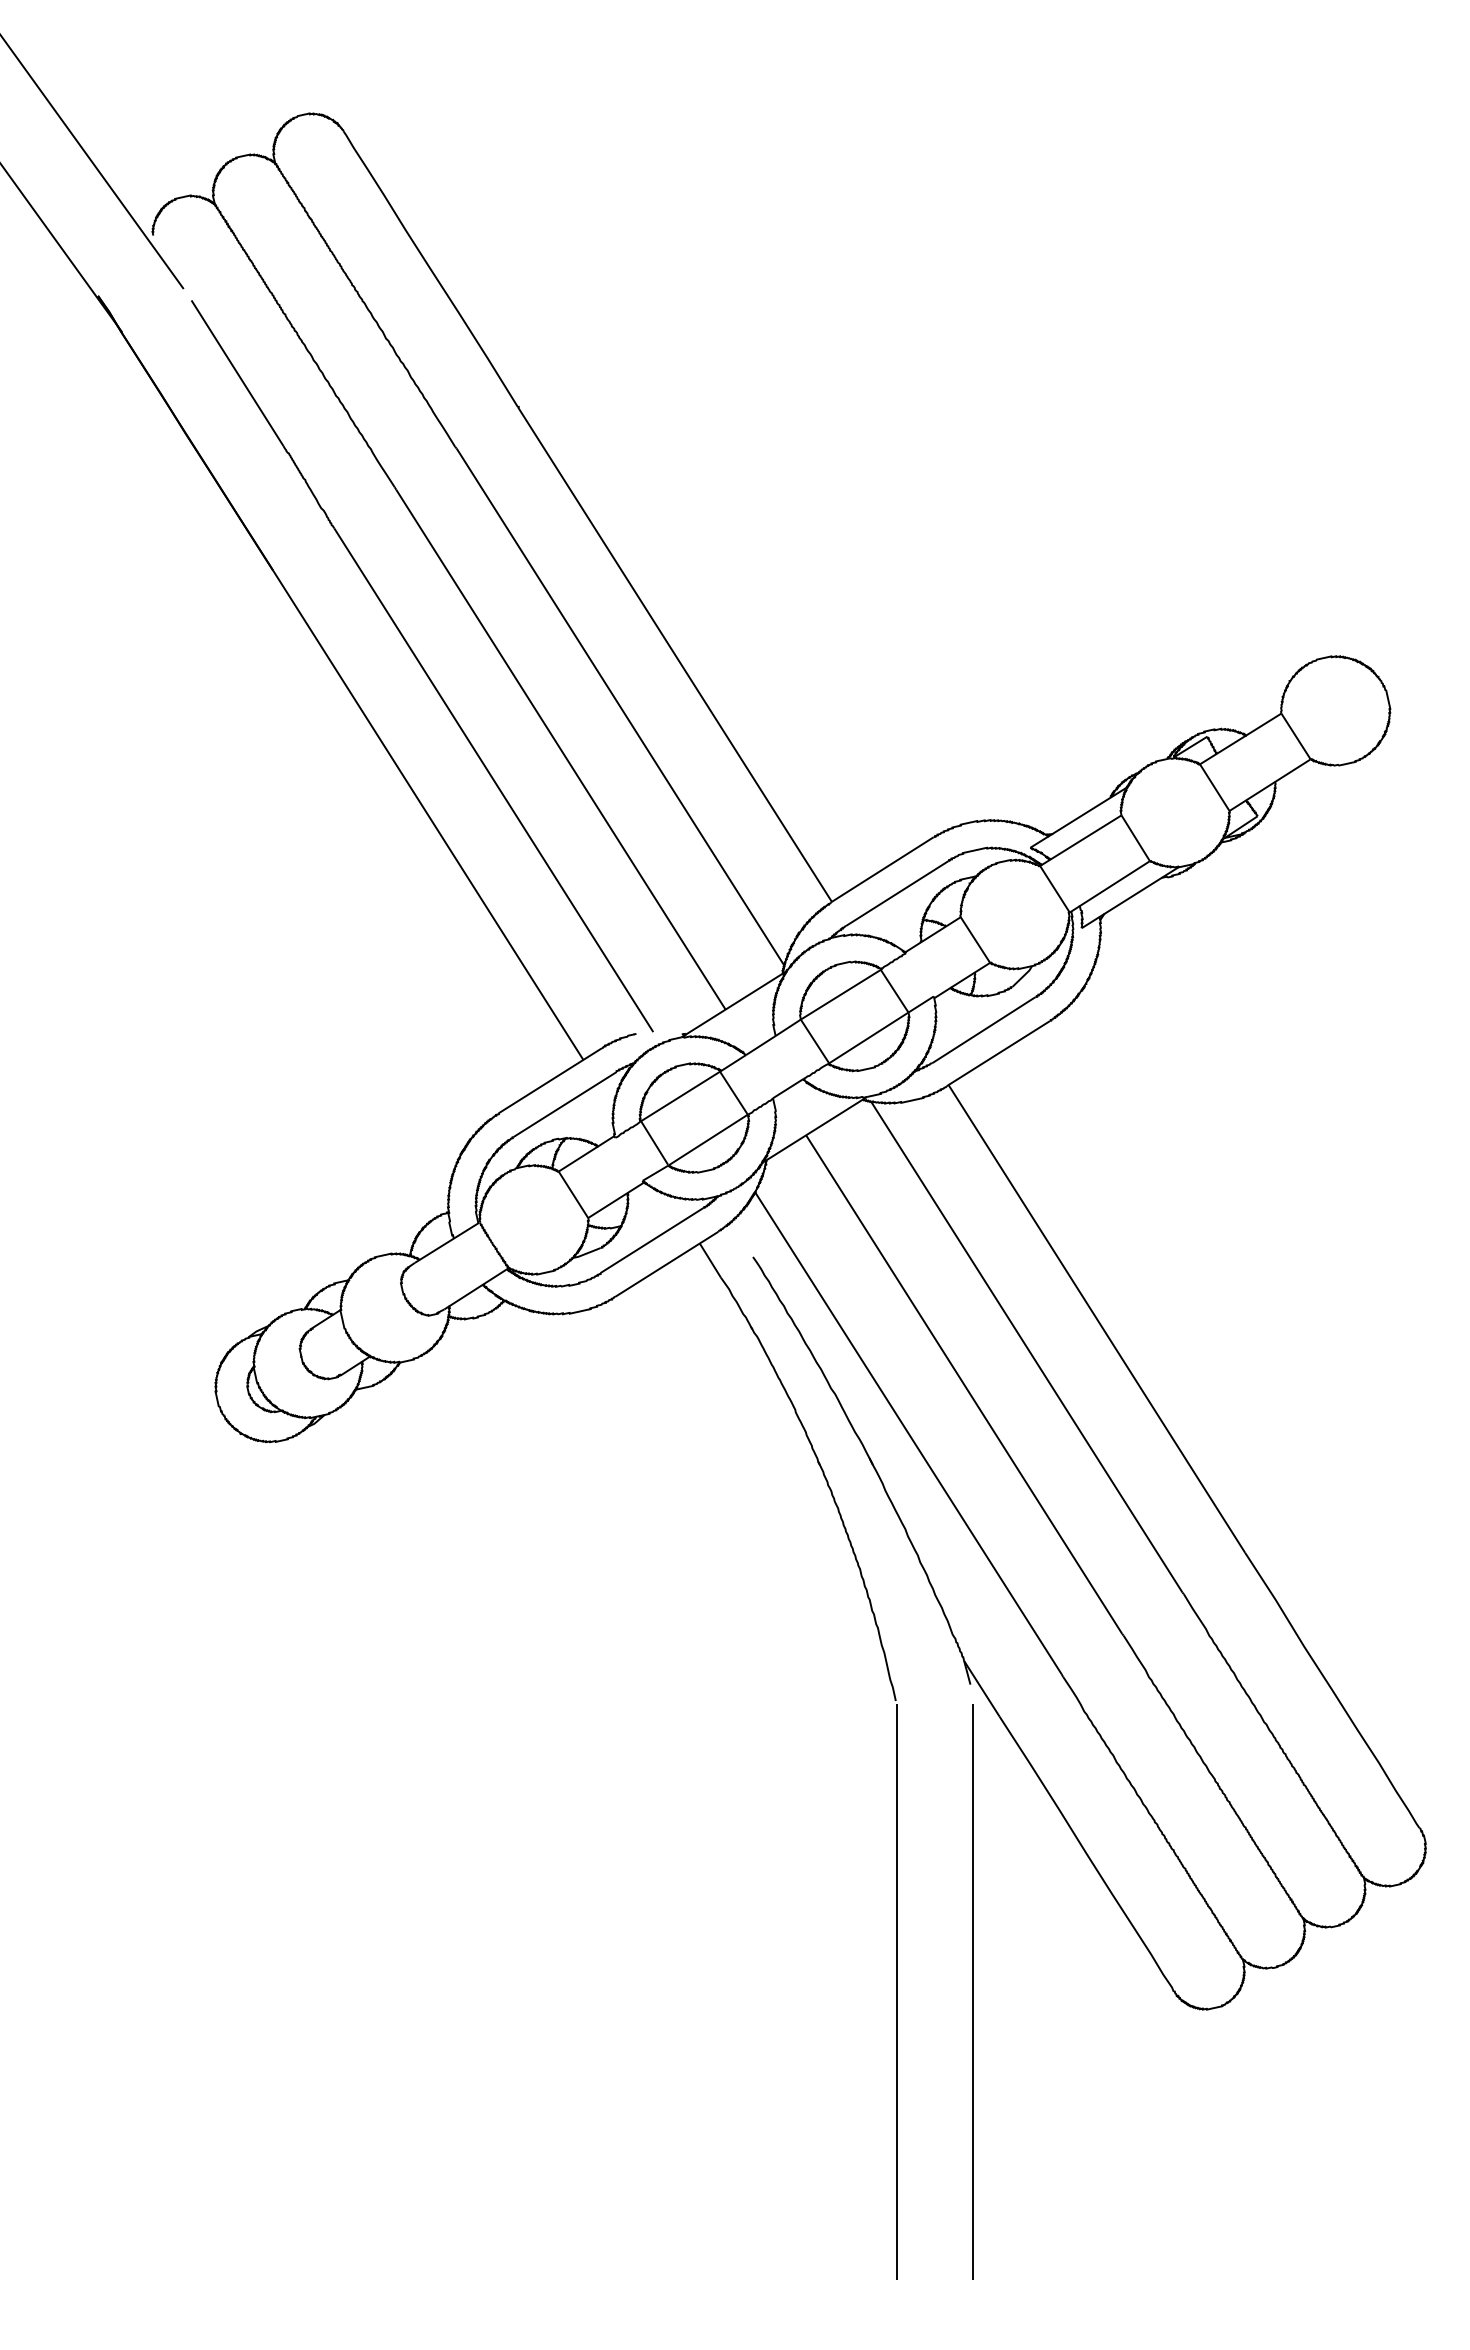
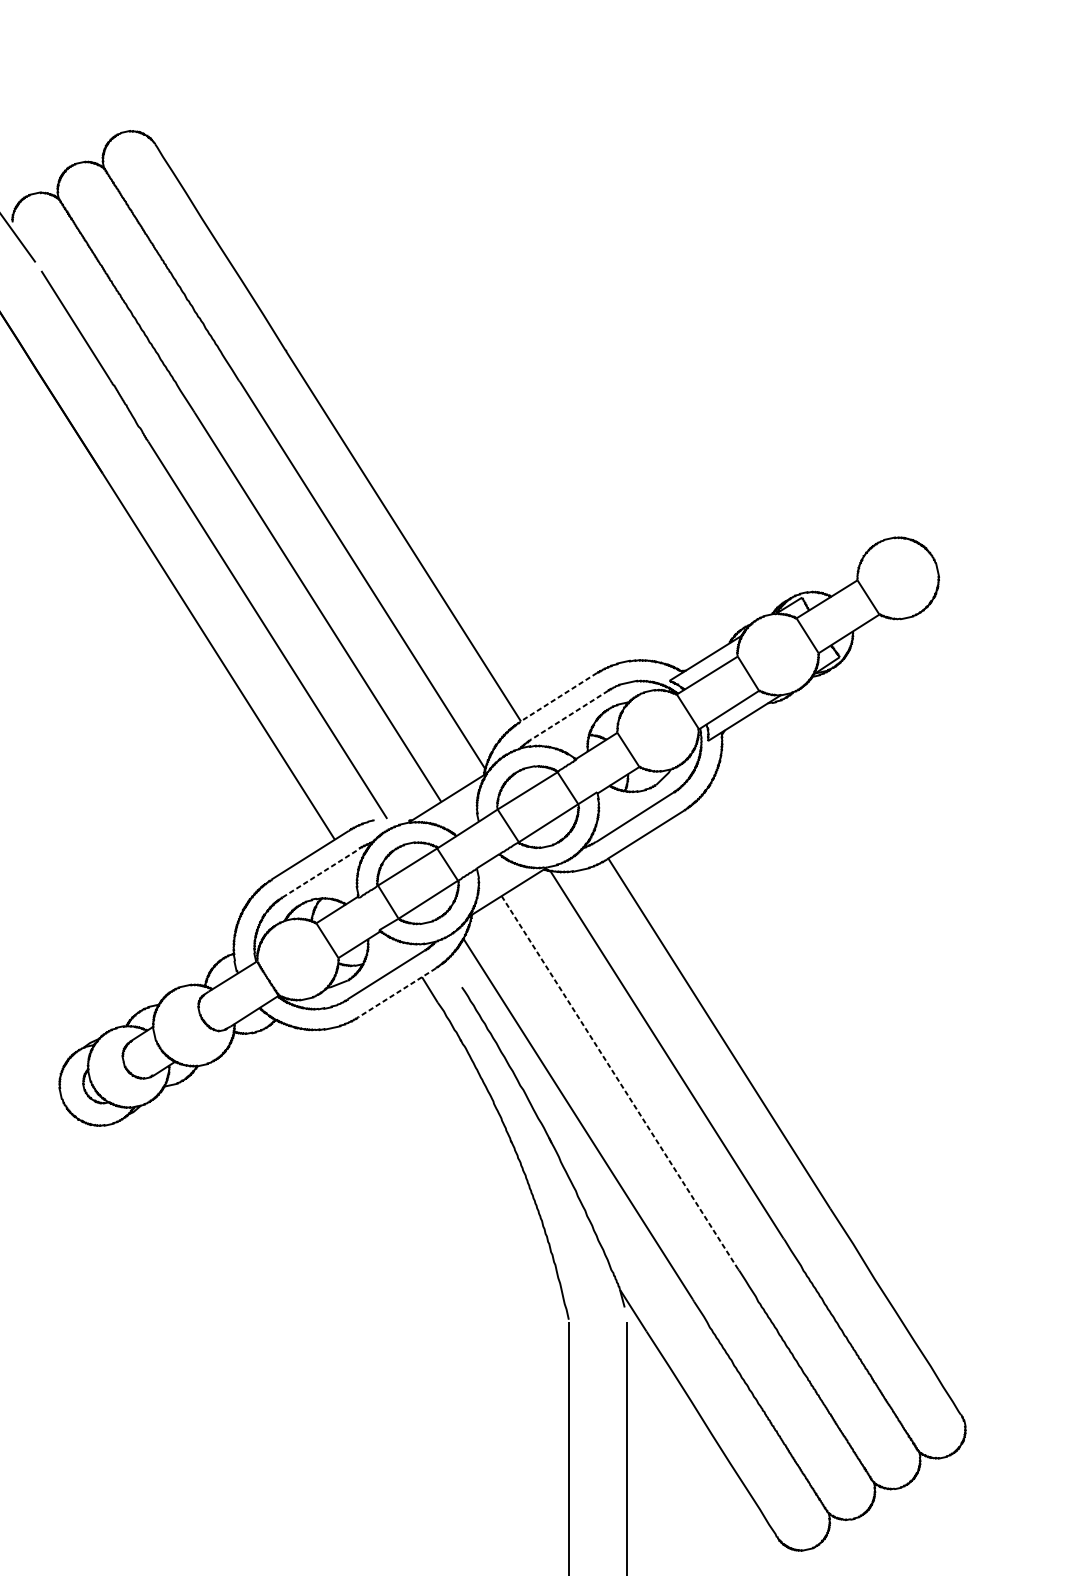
line: (882, 869) -> (558, 697), solid -> dashed
line: (897, 893) -> (570, 715), solid -> dashed
line: (565, 1104) -> (321, 873), solid -> dashed
line: (666, 1264) -> (397, 992), solid -> dashed
line: (964, 1385) -> (620, 1083), solid -> dashed

